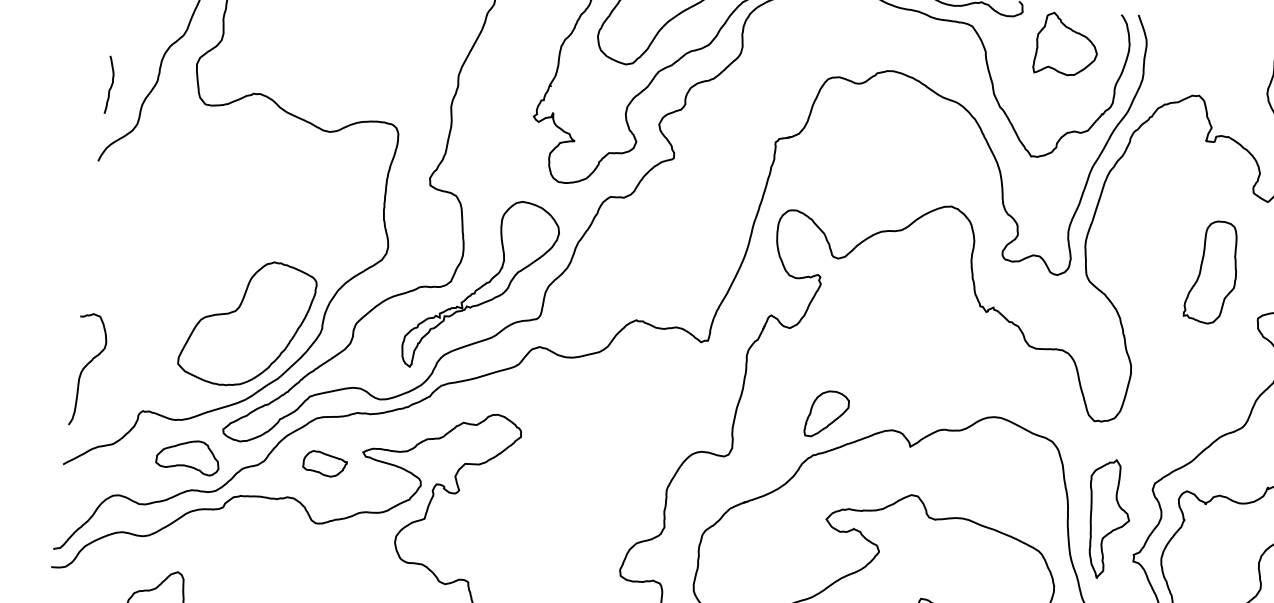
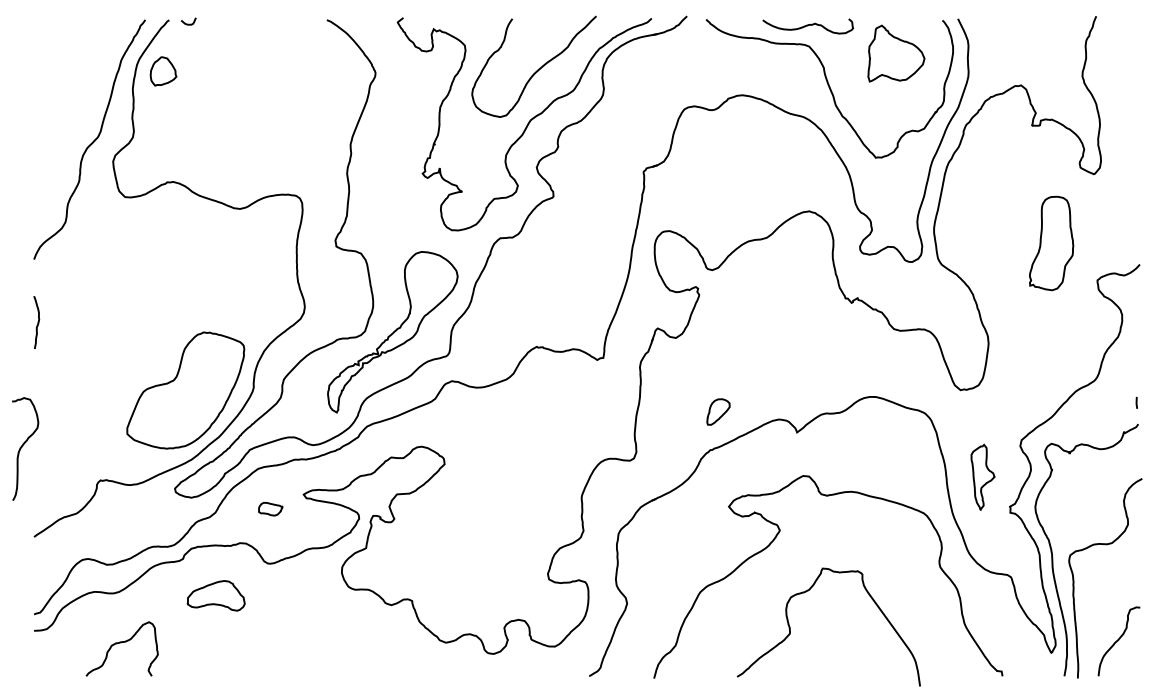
curve: (110, 85) -> (37, 322), moved
curve: (87, 367) -> (23, 446), moved
part: (827, 413) -> (718, 411), size x0.6
part: (187, 456) -> (215, 595), moved
part: (325, 463) -> (270, 508), size x0.6
part: (1107, 519) -> (982, 477), size x0.6

